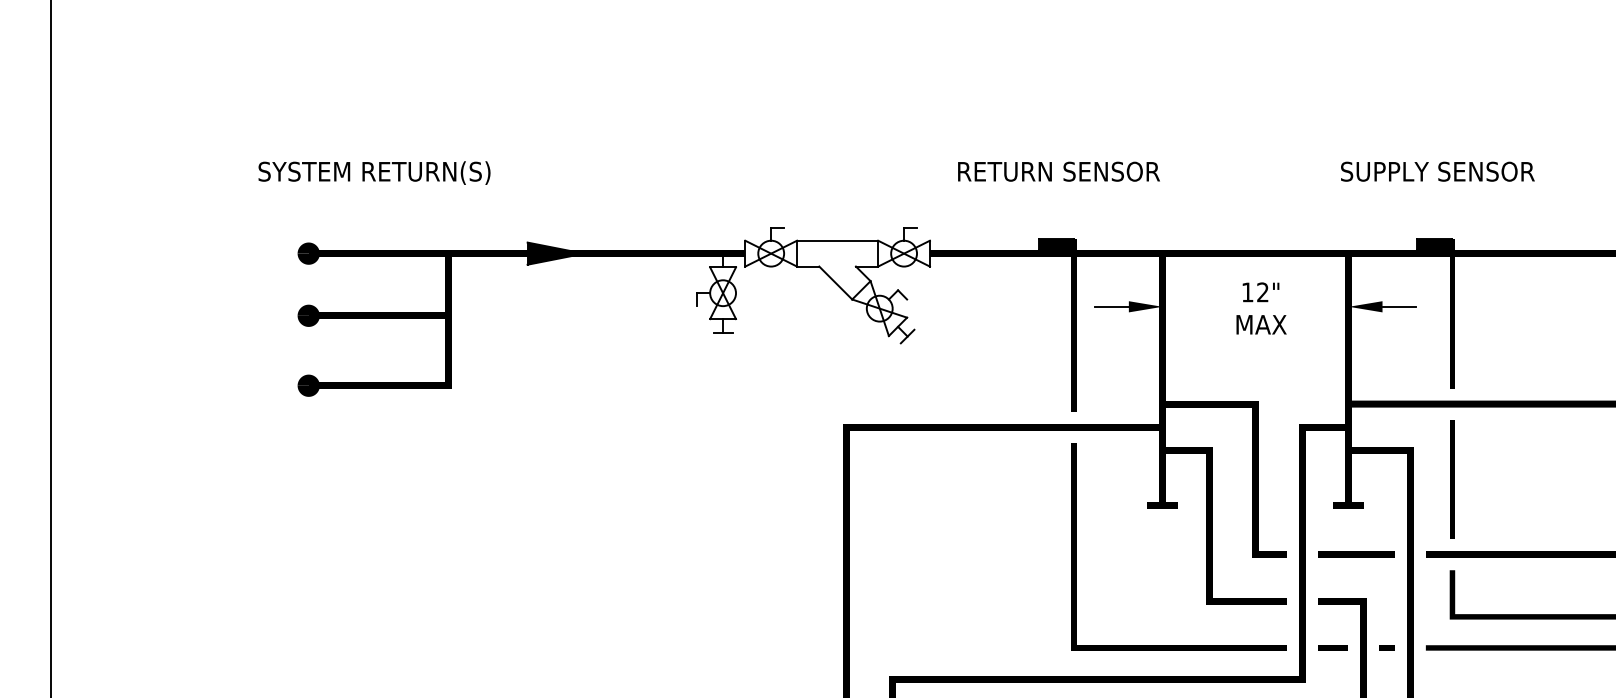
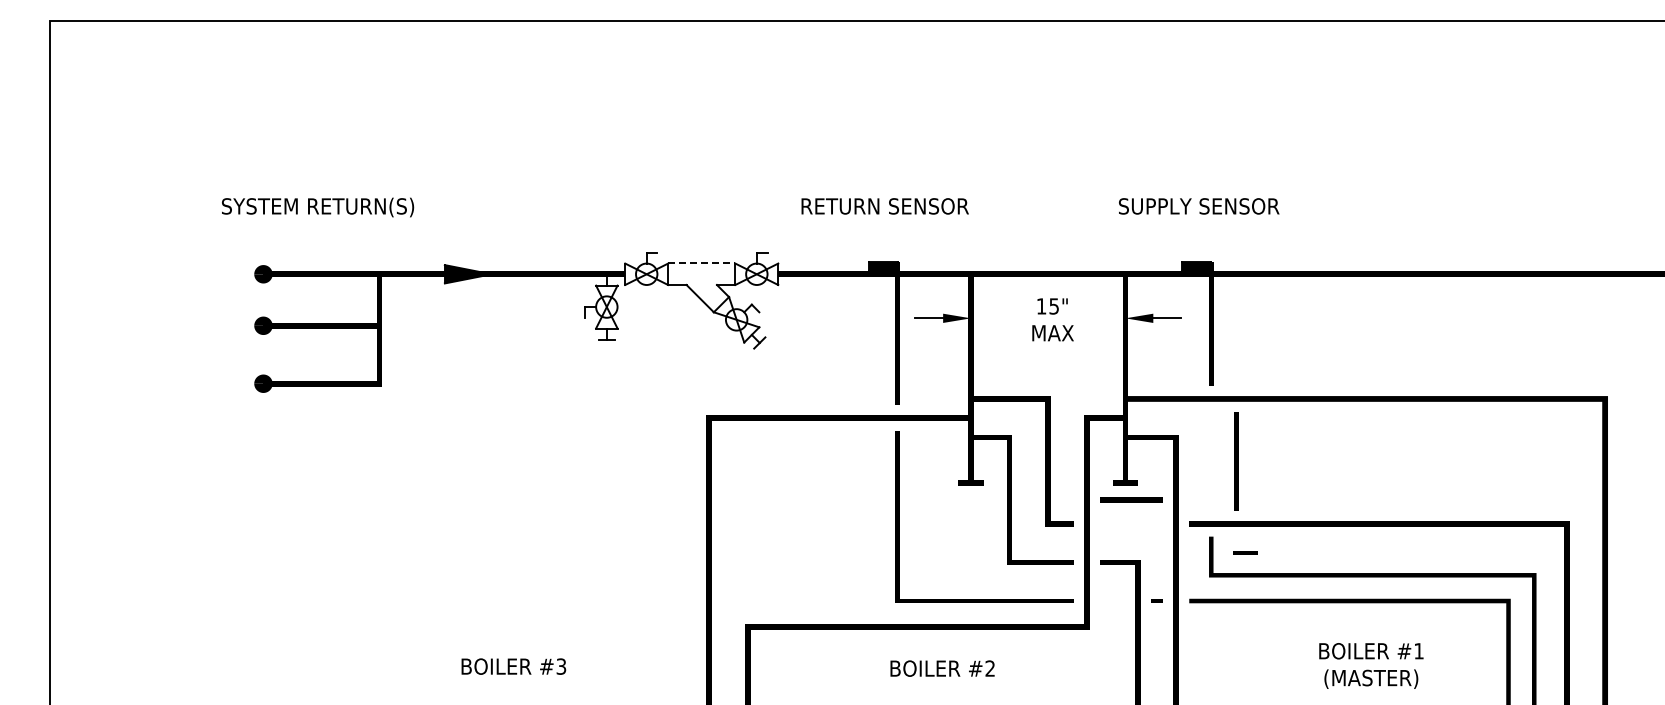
line: (837, 240) -> (701, 263), solid -> dashed
text: (1262, 292) -> (1053, 306), 12" -> 15"
line: (1452, 479) -> (1236, 461), moved
line: (1356, 554) -> (1131, 499), moved
line: (1333, 647) -> (1245, 552), moved

